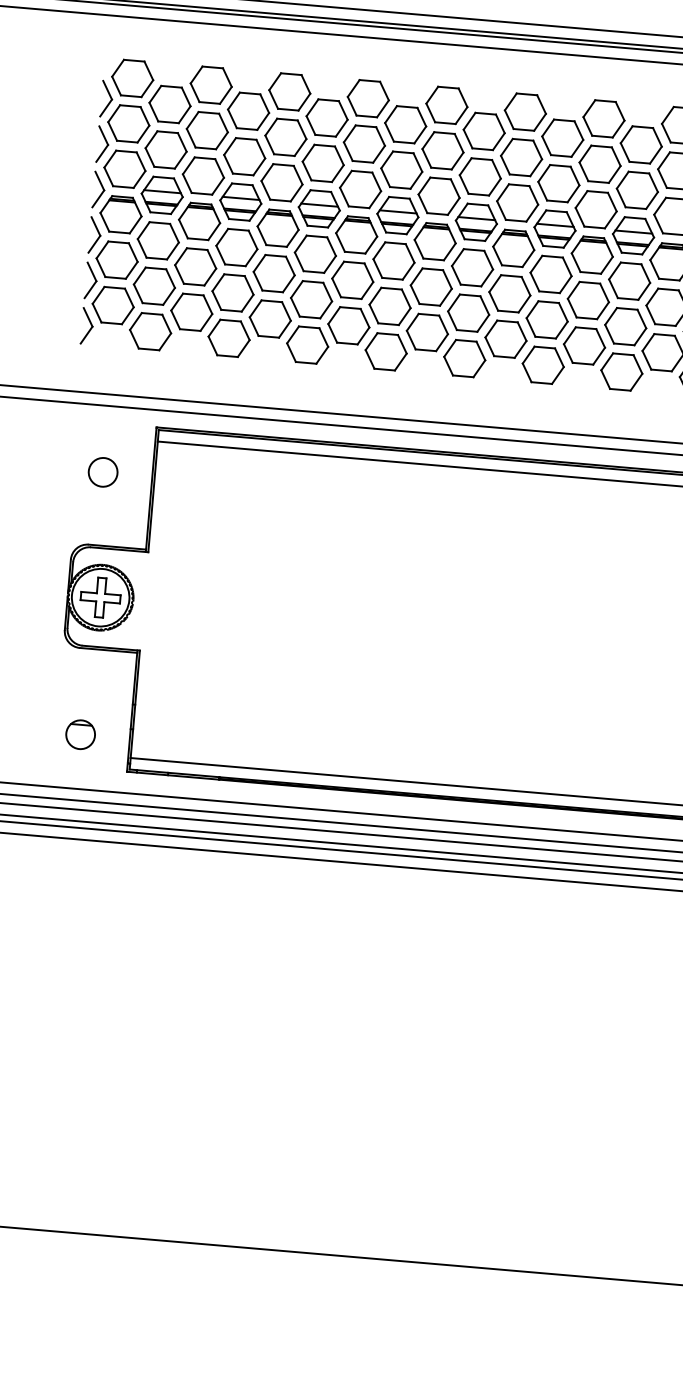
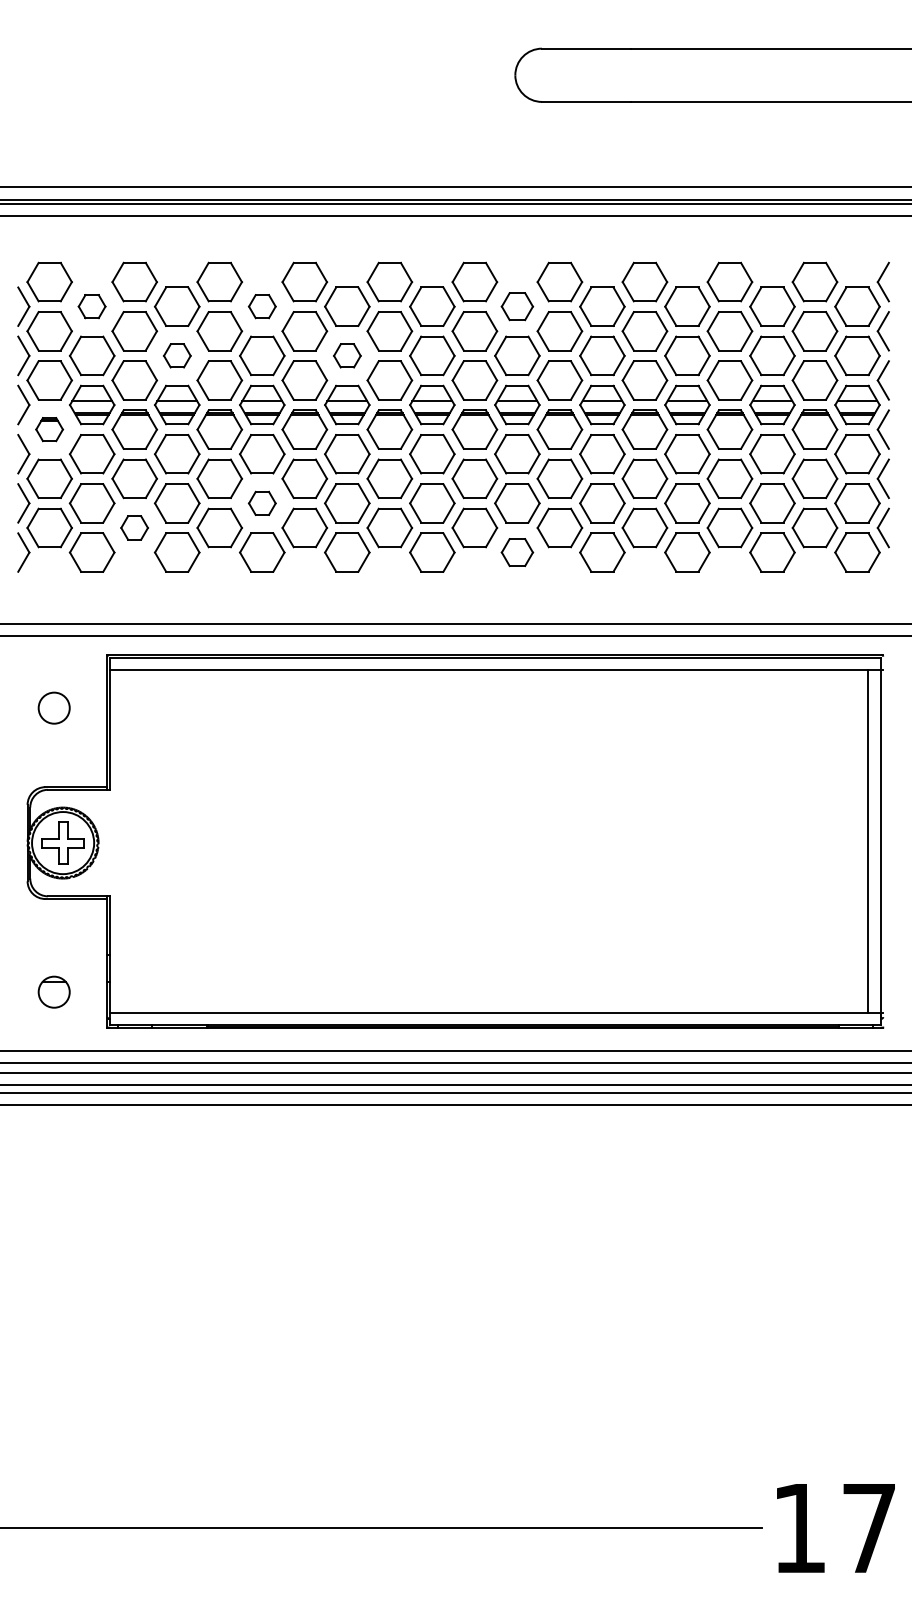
part: (169, 104) -> (91, 306), size x0.6
part: (327, 117) -> (262, 306), size x0.6
part: (562, 138) -> (517, 306), size x0.7
part: (244, 156) -> (177, 355), size x0.6
part: (401, 169) -> (347, 355), size x0.6
part: (120, 214) -> (49, 429), size x0.6
part: (311, 299) -> (262, 503), size x0.6
part: (191, 311) -> (134, 527), size x0.6
part: (543, 365) -> (517, 552), size x0.7

